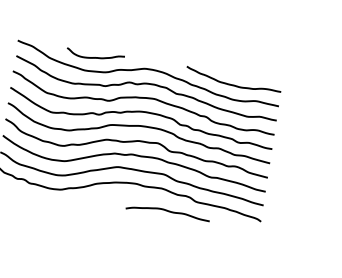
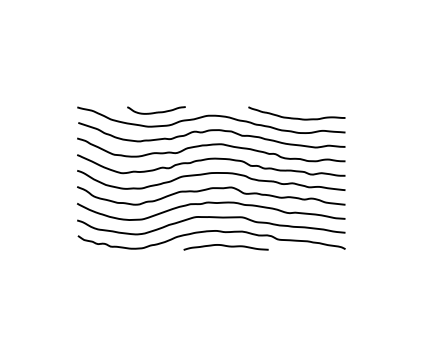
curve: (167, 211) -> (225, 246), moved

